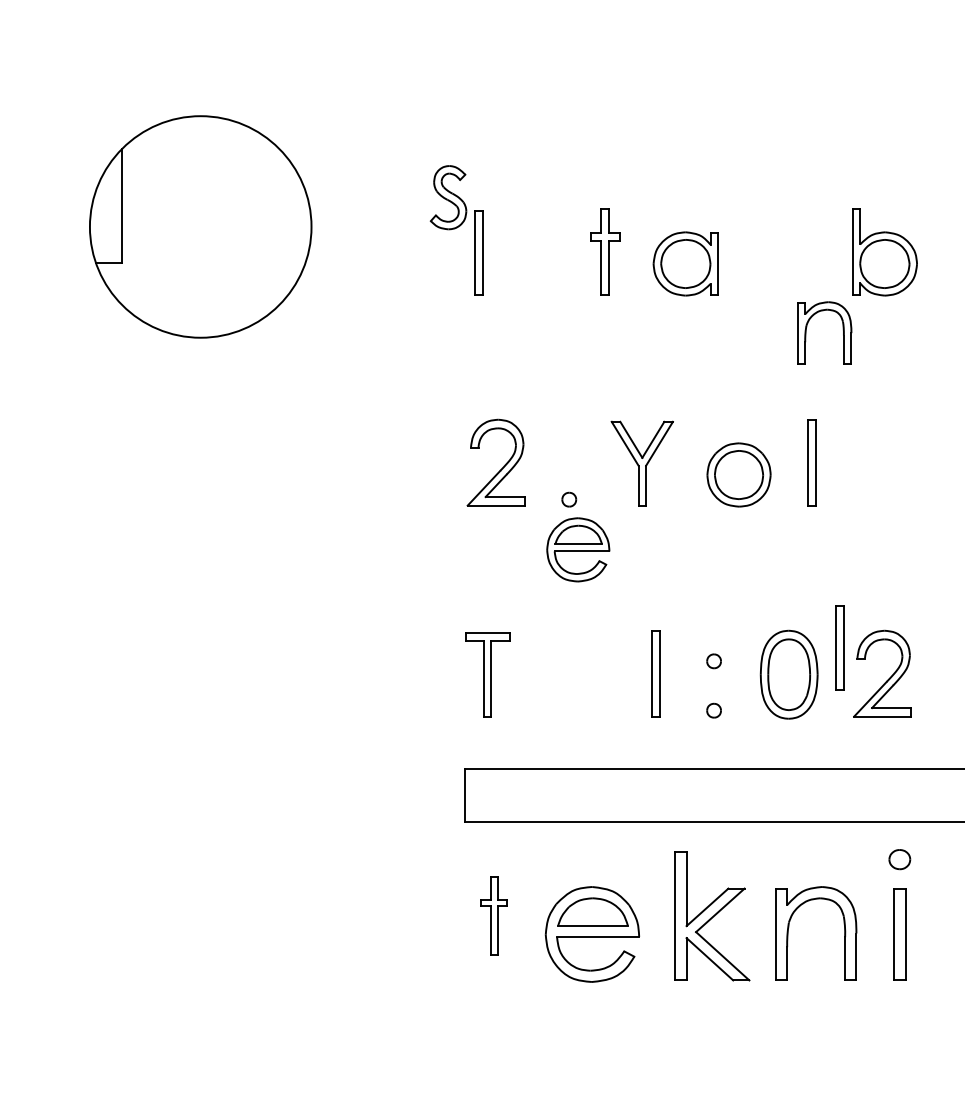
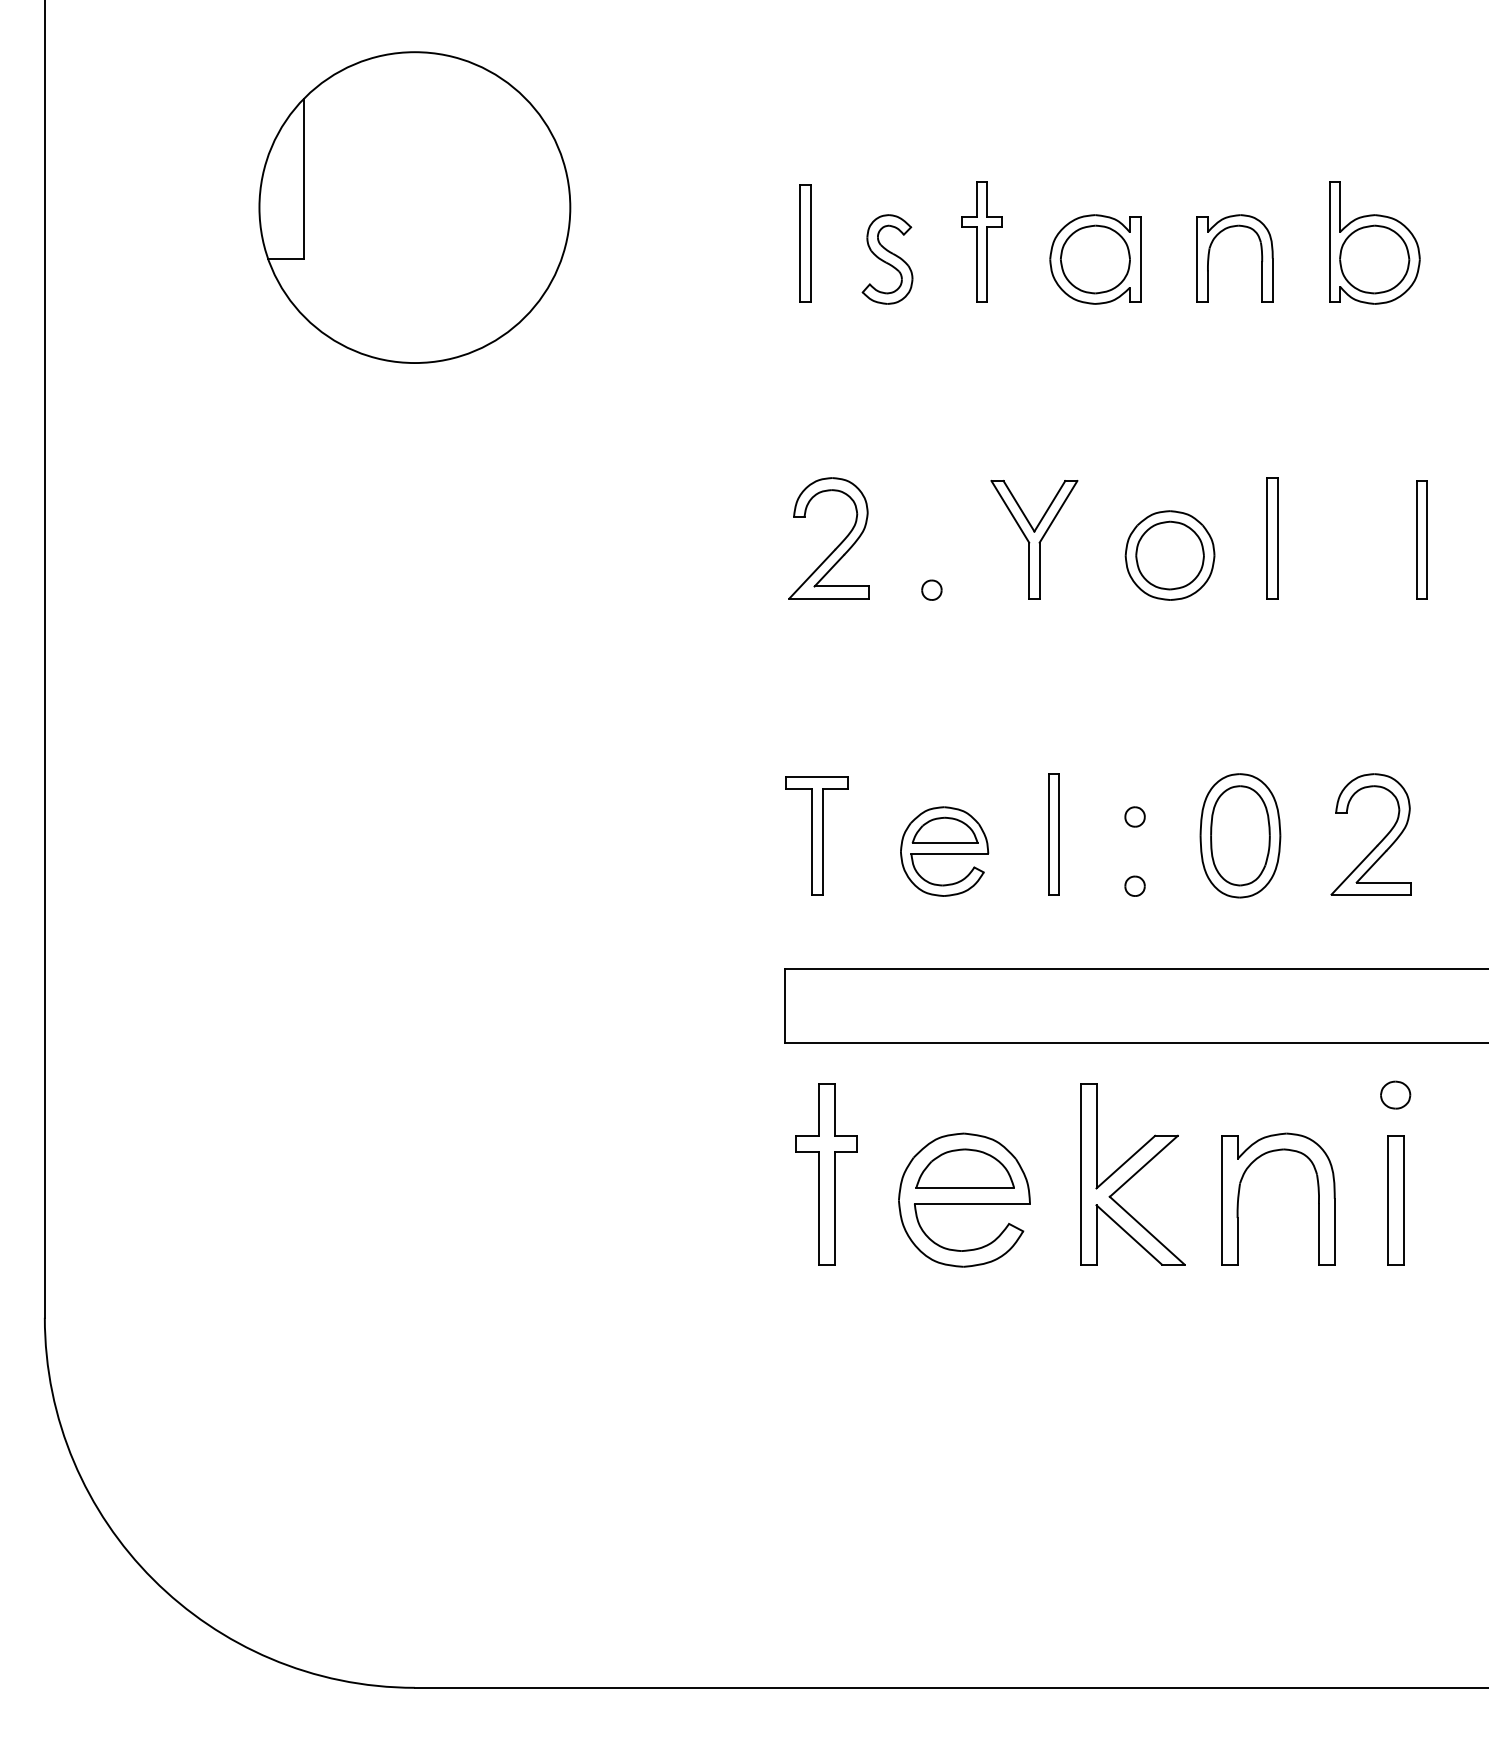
part: (448, 197) -> (887, 259), moved
part: (806, 333) -> (1209, 258), moved
part: (578, 549) -> (944, 851), moved
part: (839, 647) -> (1421, 539), moved
part: (494, 916) -> (826, 1174), size x1.67

